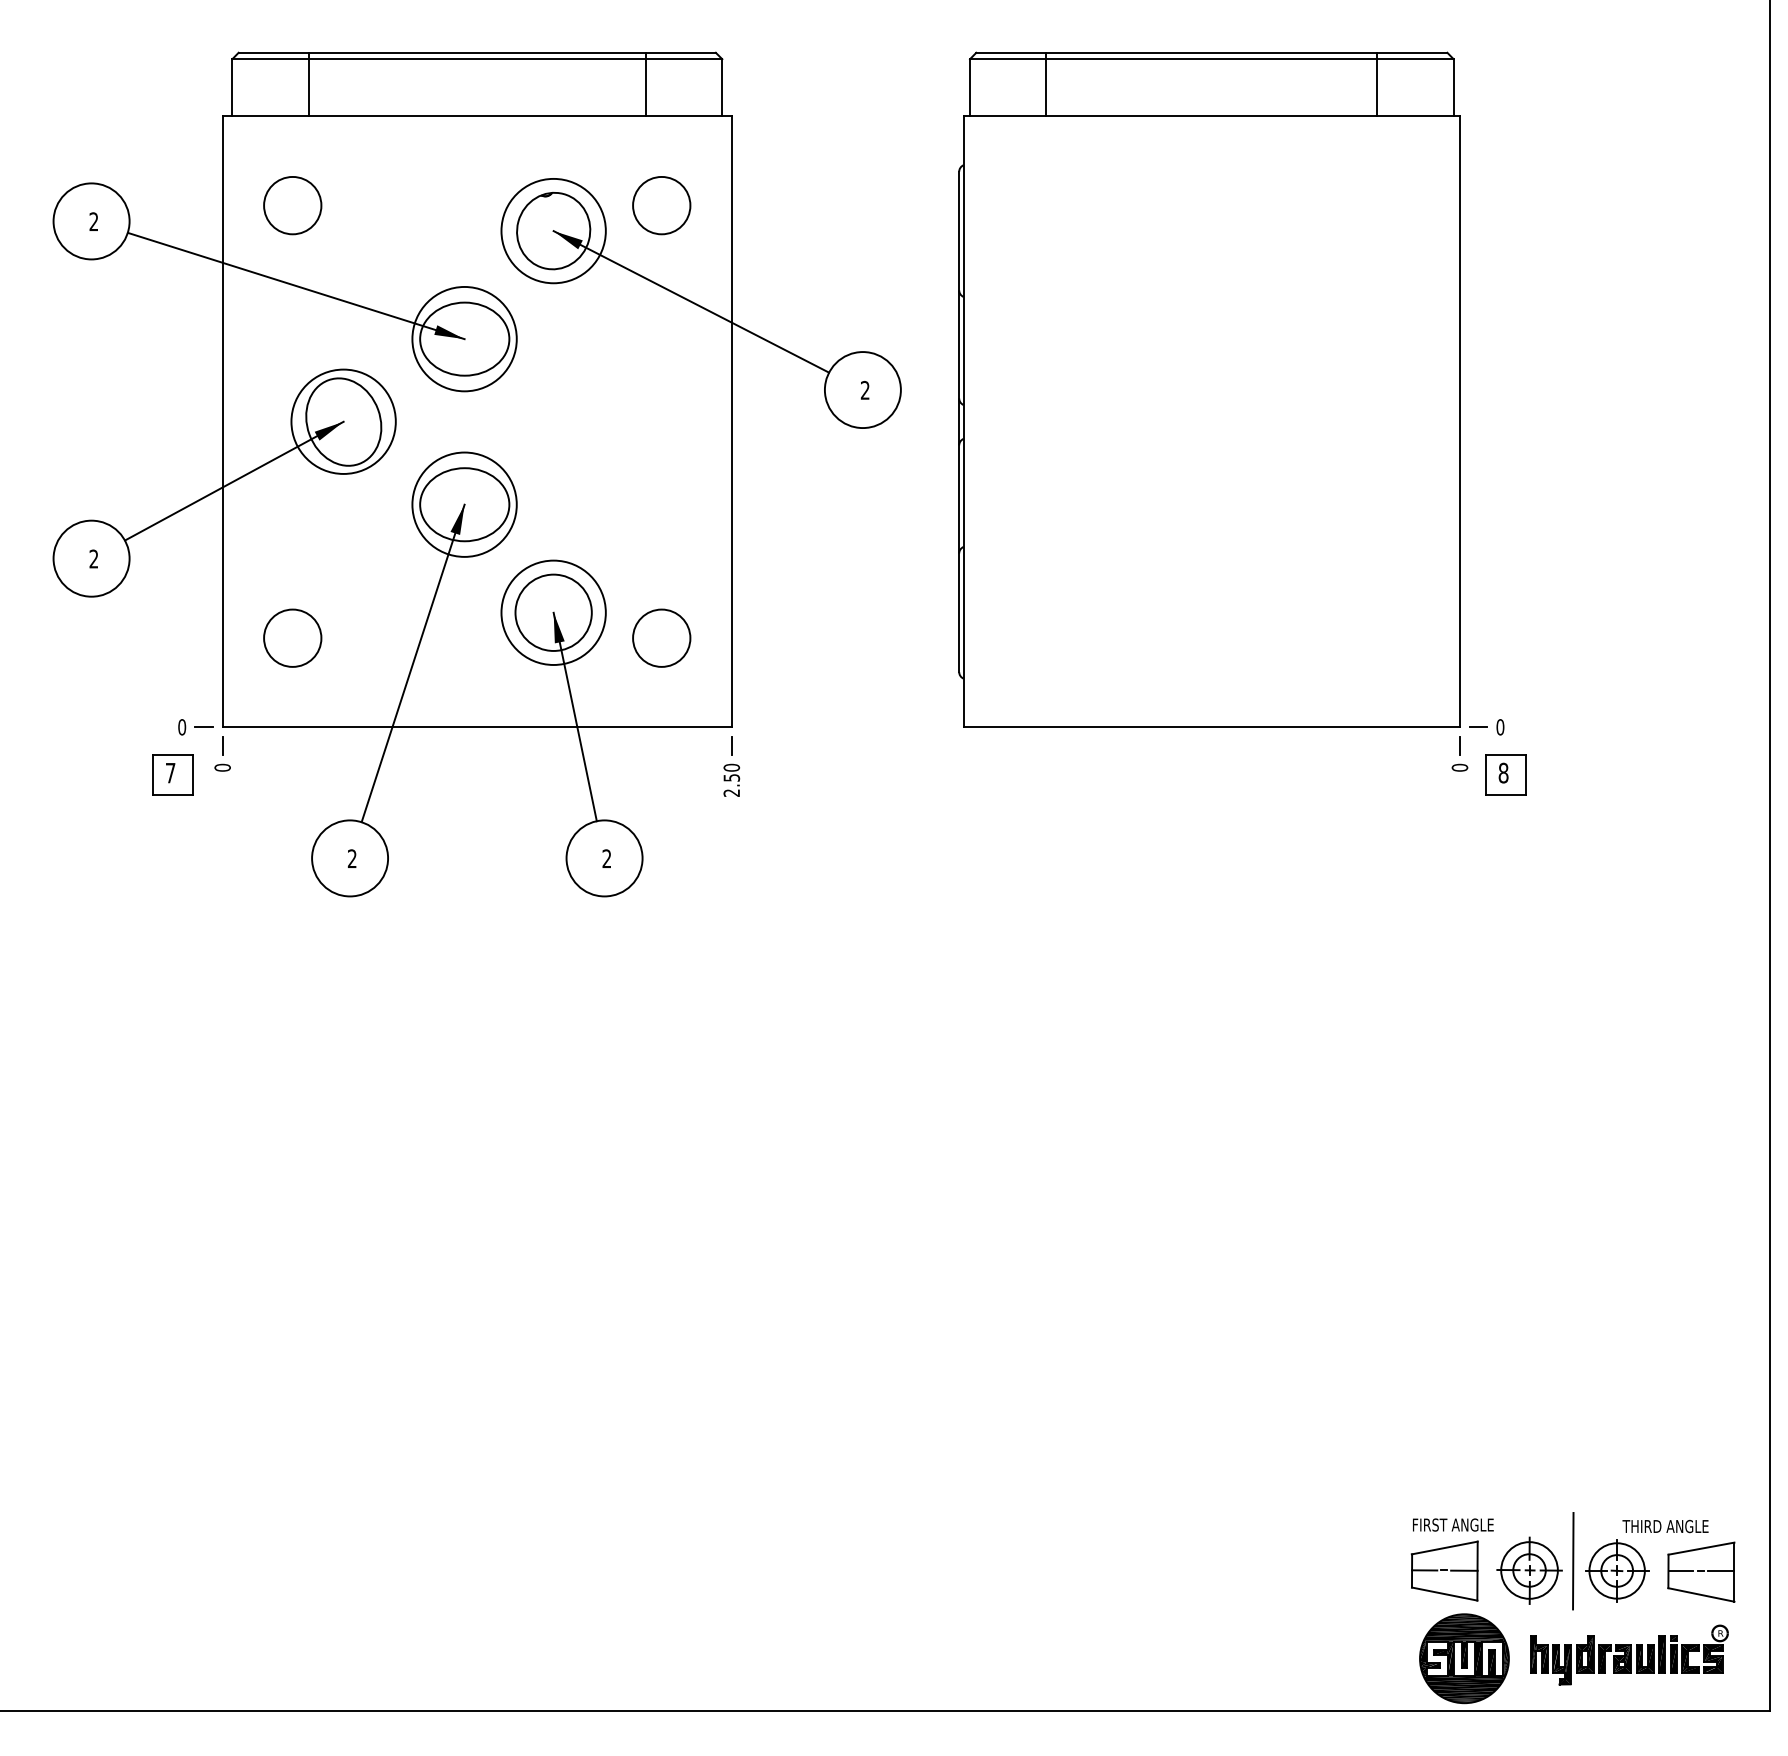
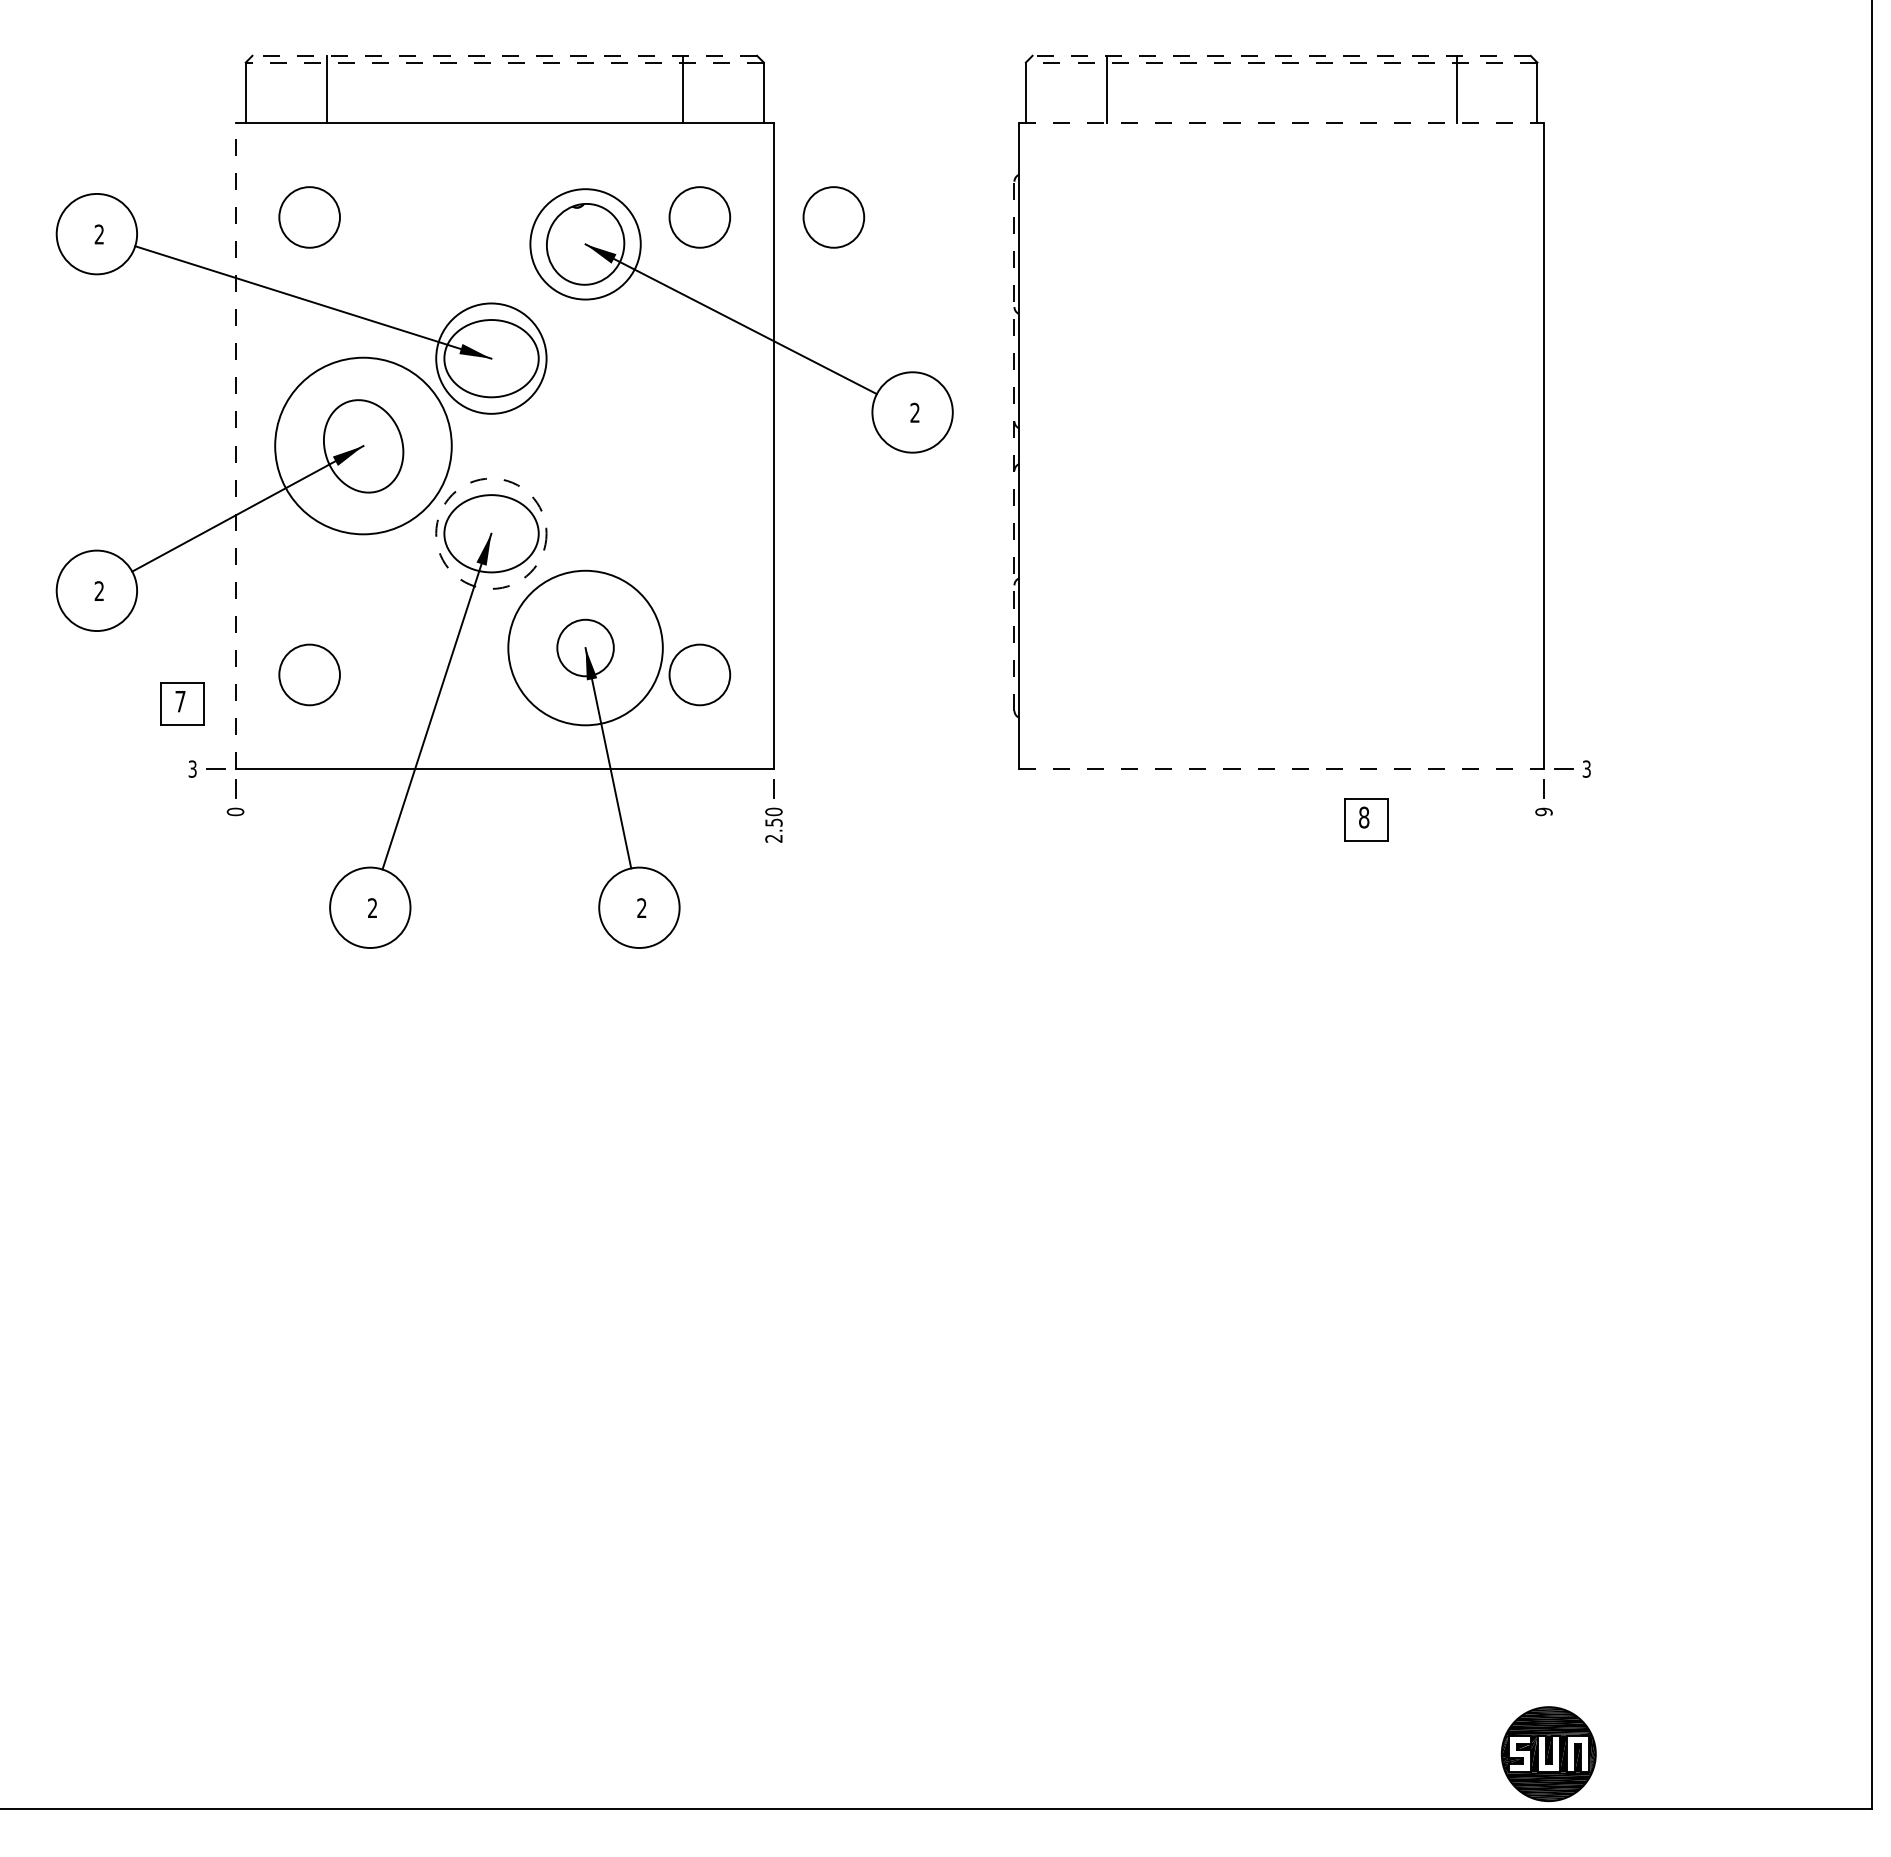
line: (476, 52) -> (504, 55), solid -> dashed
line: (1211, 52) -> (1281, 55), solid -> dashed
line: (476, 59) -> (504, 62), solid -> dashed
line: (1211, 59) -> (1281, 62), solid -> dashed
line: (1212, 116) -> (1282, 123), solid -> dashed
circle: (788, 205) -> (833, 217), added
line: (222, 421) -> (235, 445), solid -> dashed
circle: (343, 421) -> (363, 445), size x1.6
line: (959, 422) -> (1014, 446), solid -> dashed
circle: (464, 504) -> (491, 533), solid -> dashed
circle: (553, 612) -> (585, 647), size x0.7
circle: (553, 612) -> (585, 647), size x1.4
text: (181, 726) -> (192, 768), 0 -> 3
text: (1500, 726) -> (1586, 768), 0 -> 3
line: (1212, 727) -> (1282, 769), solid -> dashed
text: (1459, 767) -> (1543, 811), 0 -> 9
part: (172, 774) -> (182, 703), moved
part: (1505, 774) -> (1366, 819), moved
part: (1572, 1560) -> (1663, 1650), removed
part: (1629, 1655) -> (1723, 1750), removed

